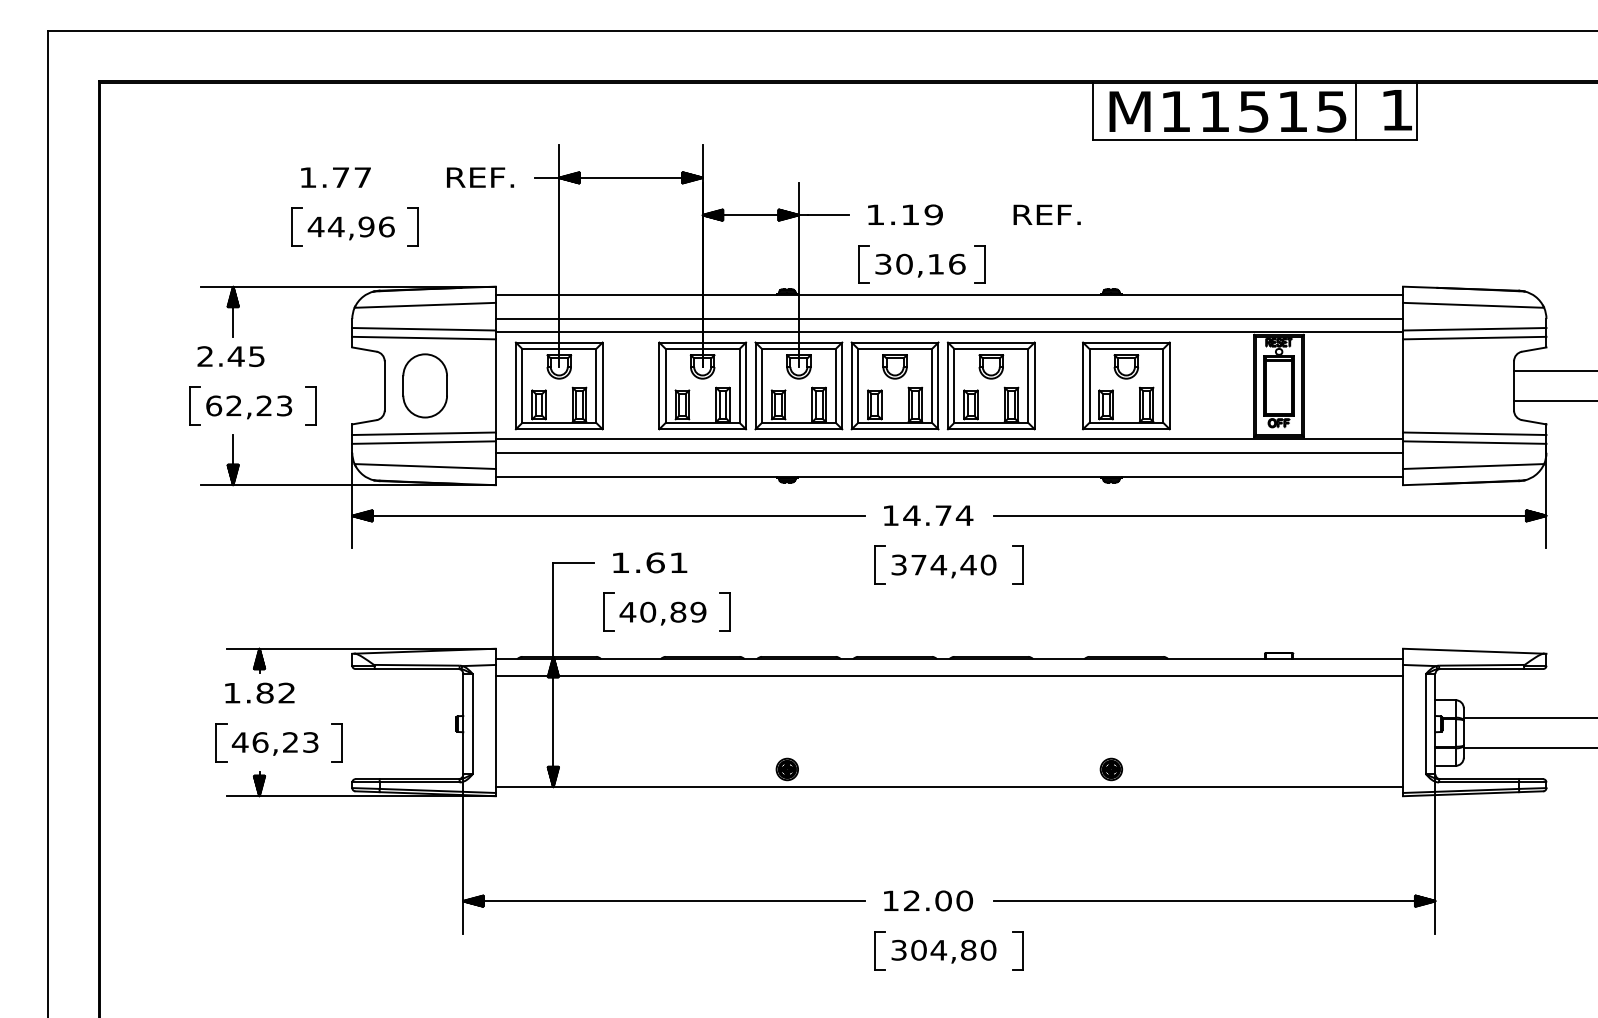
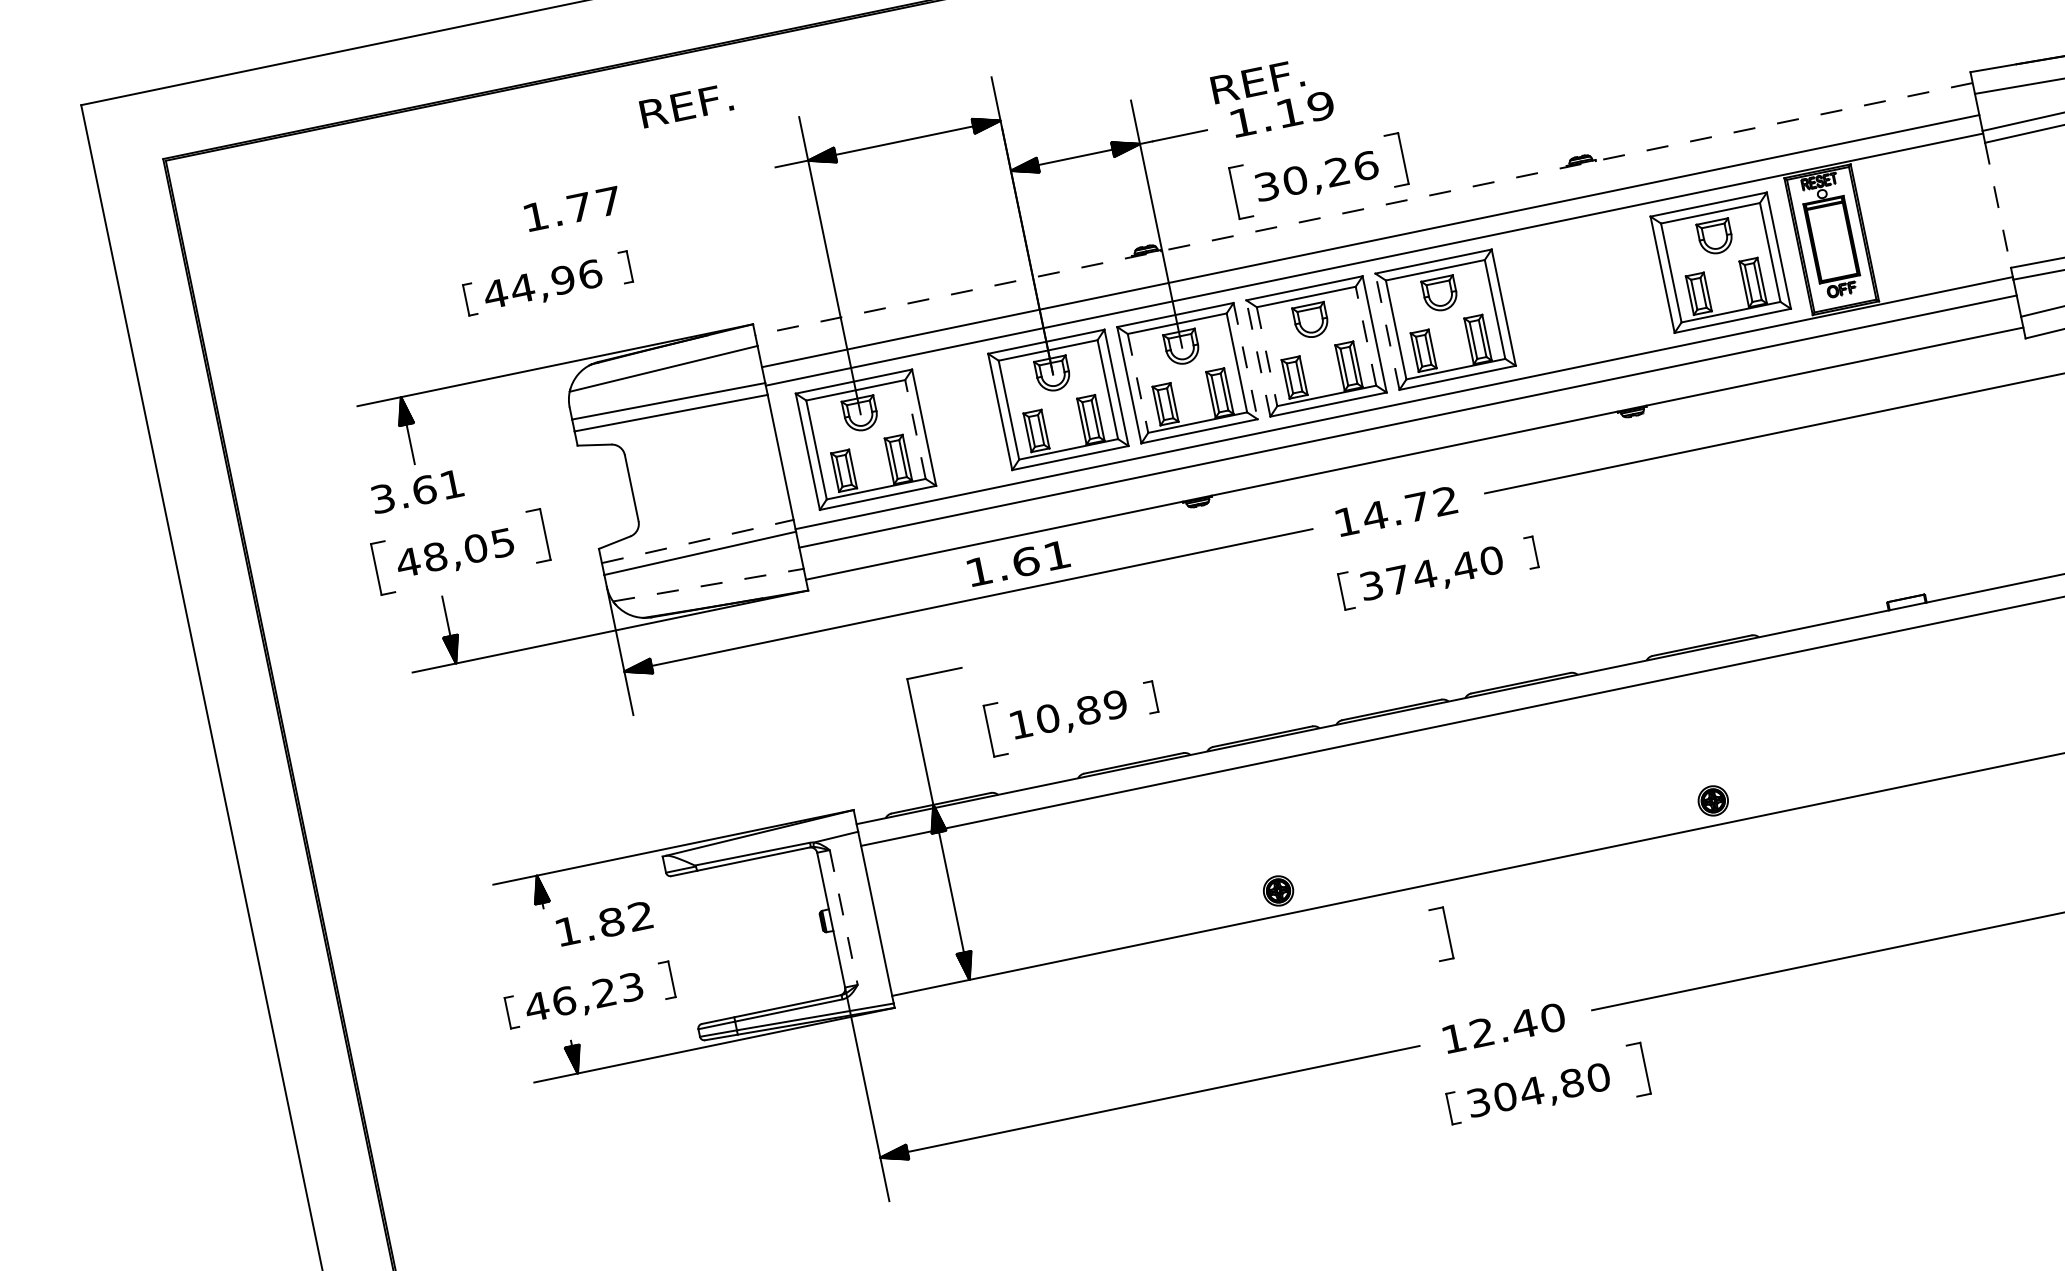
text: (335, 177) -> (572, 208), moved
text: (480, 177) -> (686, 105), moved
text: (1046, 214) -> (1256, 81), moved
part: (296, 226) -> (469, 298), size x0.6
part: (412, 226) -> (624, 266), size x0.6
text: (935, 263) -> (1336, 170), 30,16 -> 30,26
line: (949, 294) -> (1364, 208), solid -> dashed
text: (230, 356) -> (416, 491), 2.45 -> 3.61
part: (424, 385) -> (685, 476), removed
line: (596, 385) -> (915, 428), solid -> dashed
line: (762, 385) -> (1138, 382), solid -> dashed
line: (851, 385) -> (1257, 357), solid -> dashed
line: (858, 385) -> (1267, 356), solid -> dashed
line: (931, 385) -> (1365, 335), solid -> dashed
line: (947, 385) -> (1386, 331), solid -> dashed
part: (1126, 385) -> (1720, 262), moved
line: (1403, 385) -> (1998, 204), solid -> dashed
line: (842, 386) -> (1246, 361), solid -> dashed
text: (248, 405) -> (454, 552), 62,23 -> 48,05
line: (423, 433) -> (697, 541), solid -> dashed
line: (425, 466) -> (708, 585), solid -> dashed
text: (964, 515) -> (1445, 501), 14.74 -> 14.72
text: (650, 562) -> (1019, 562), moved
part: (879, 564) -> (1345, 590), size x0.7
part: (1017, 564) -> (1530, 552), size x0.6
part: (724, 611) -> (1150, 696), size x0.6
text: (627, 612) -> (1020, 724), 40,89 -> 10,89
text: (259, 692) -> (603, 922), moved
line: (472, 724) -> (843, 918), solid -> dashed
part: (221, 742) -> (511, 1011), size x0.6
part: (336, 742) -> (666, 980), size x0.7
part: (896, 824) -> (1440, 934), added
text: (943, 900) -> (1524, 1023), 12.00 -> 12.40
part: (879, 950) -> (1452, 1108), size x0.6

